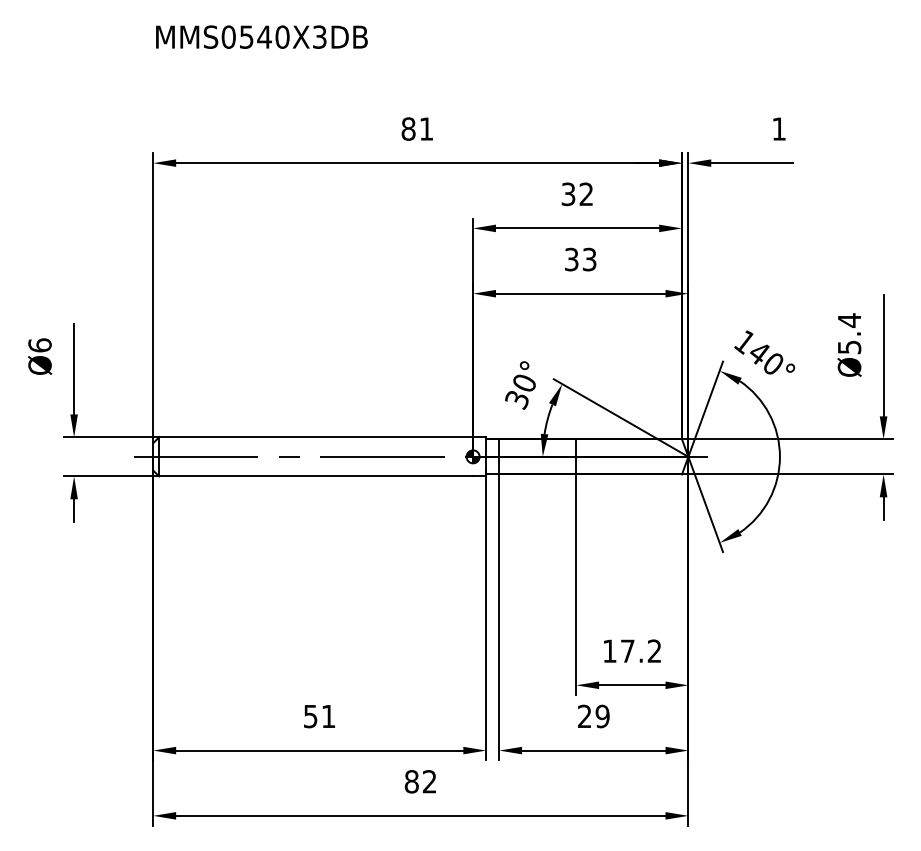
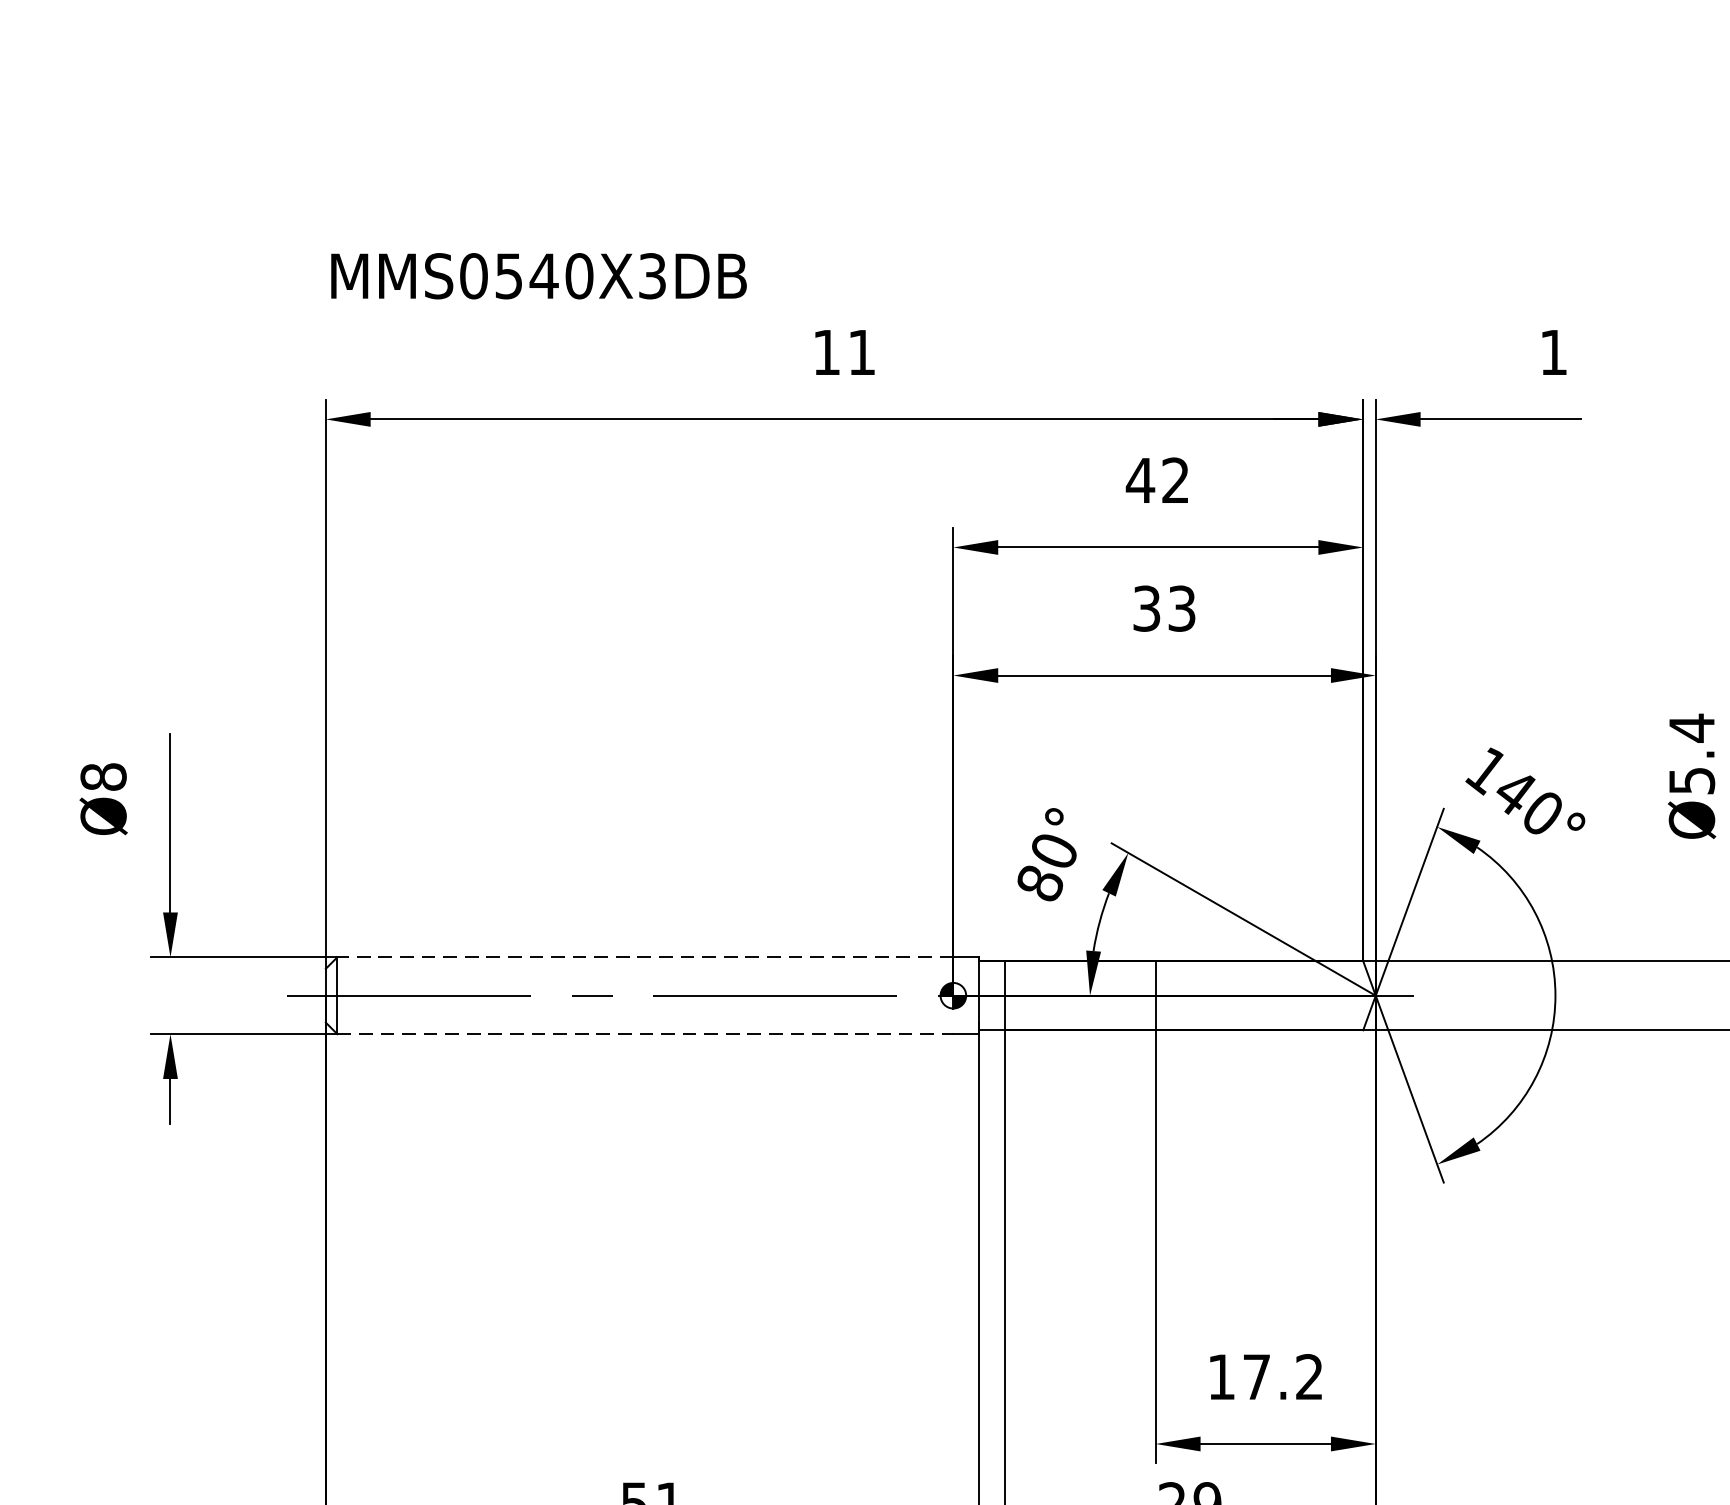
text: (261, 36) -> (538, 274), moved
text: (408, 128) -> (826, 351), 81 -> 11
text: (568, 194) -> (1140, 480), 32 -> 42
text: (39, 345) -> (102, 777), Ø6 -> Ø8
text: (516, 399) -> (1038, 883), 30° -> 80°
line: (316, 437) -> (646, 957), solid -> dashed
line: (316, 476) -> (646, 1034), solid -> dashed

